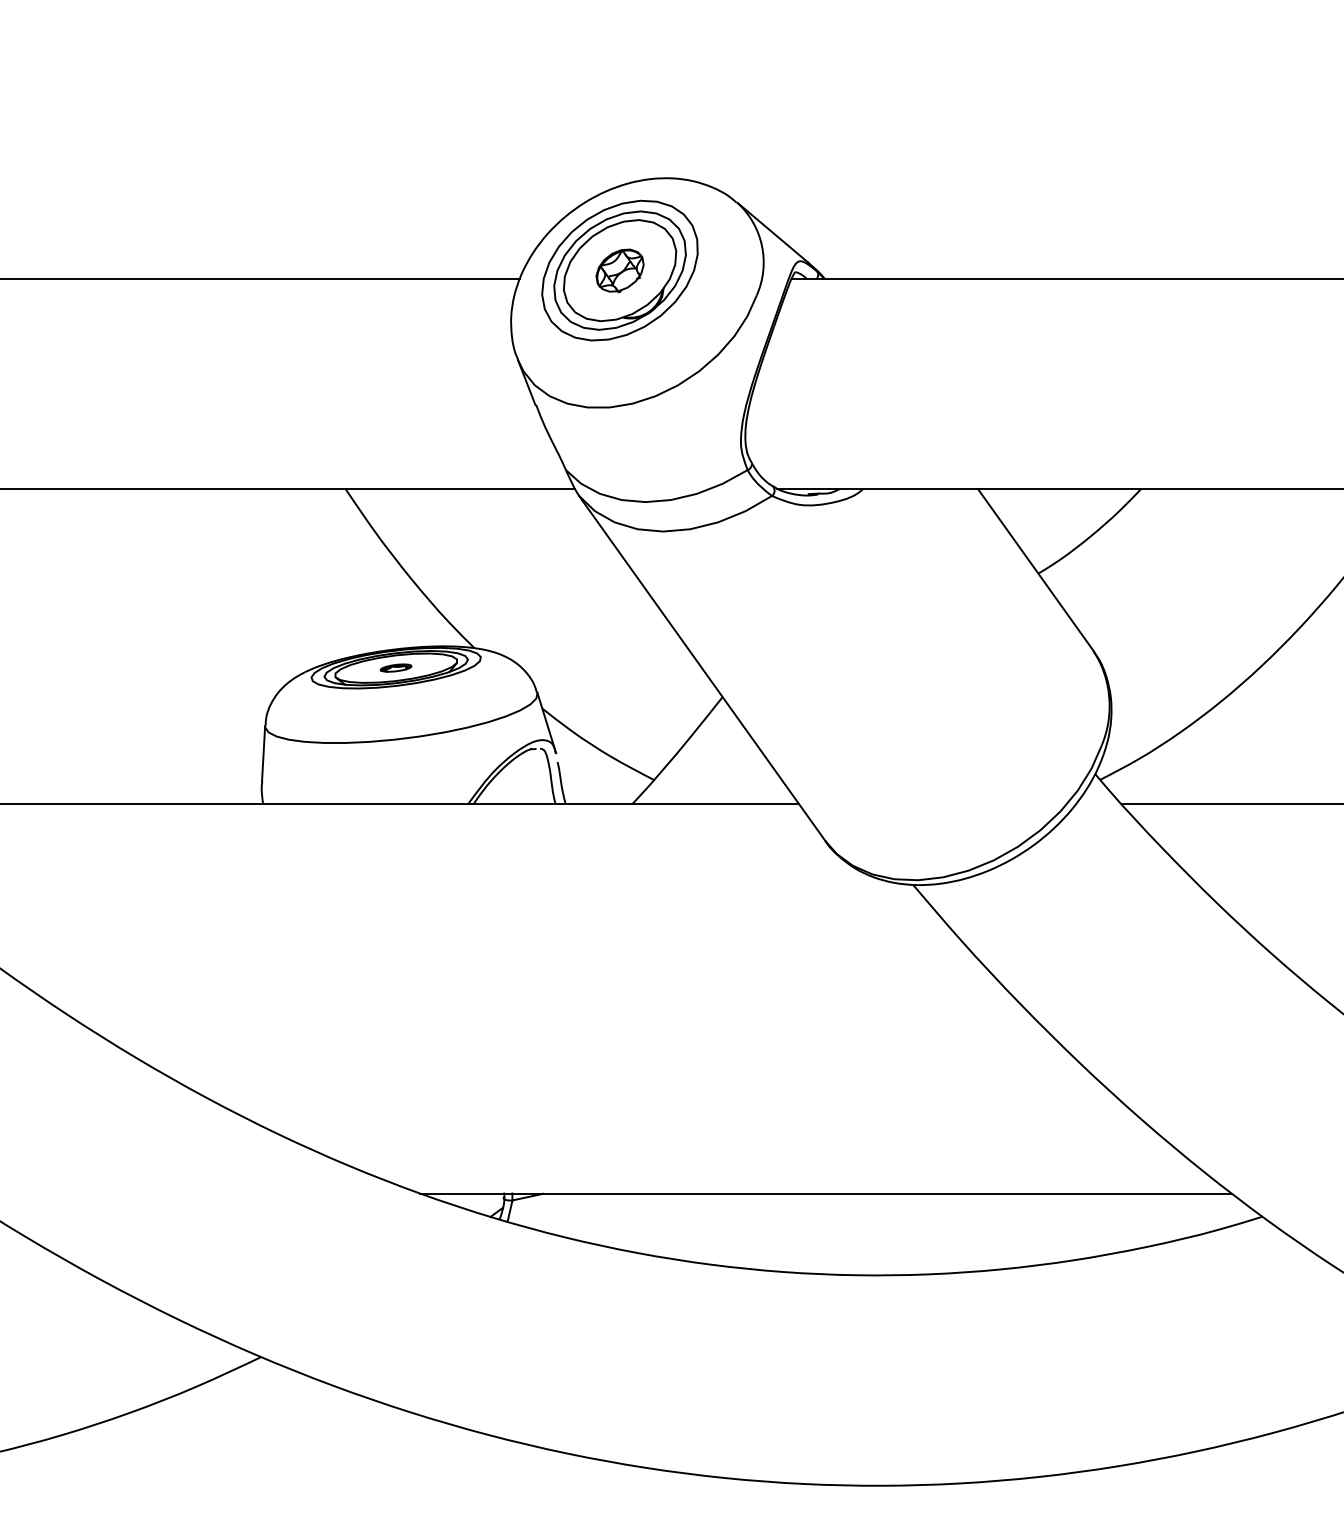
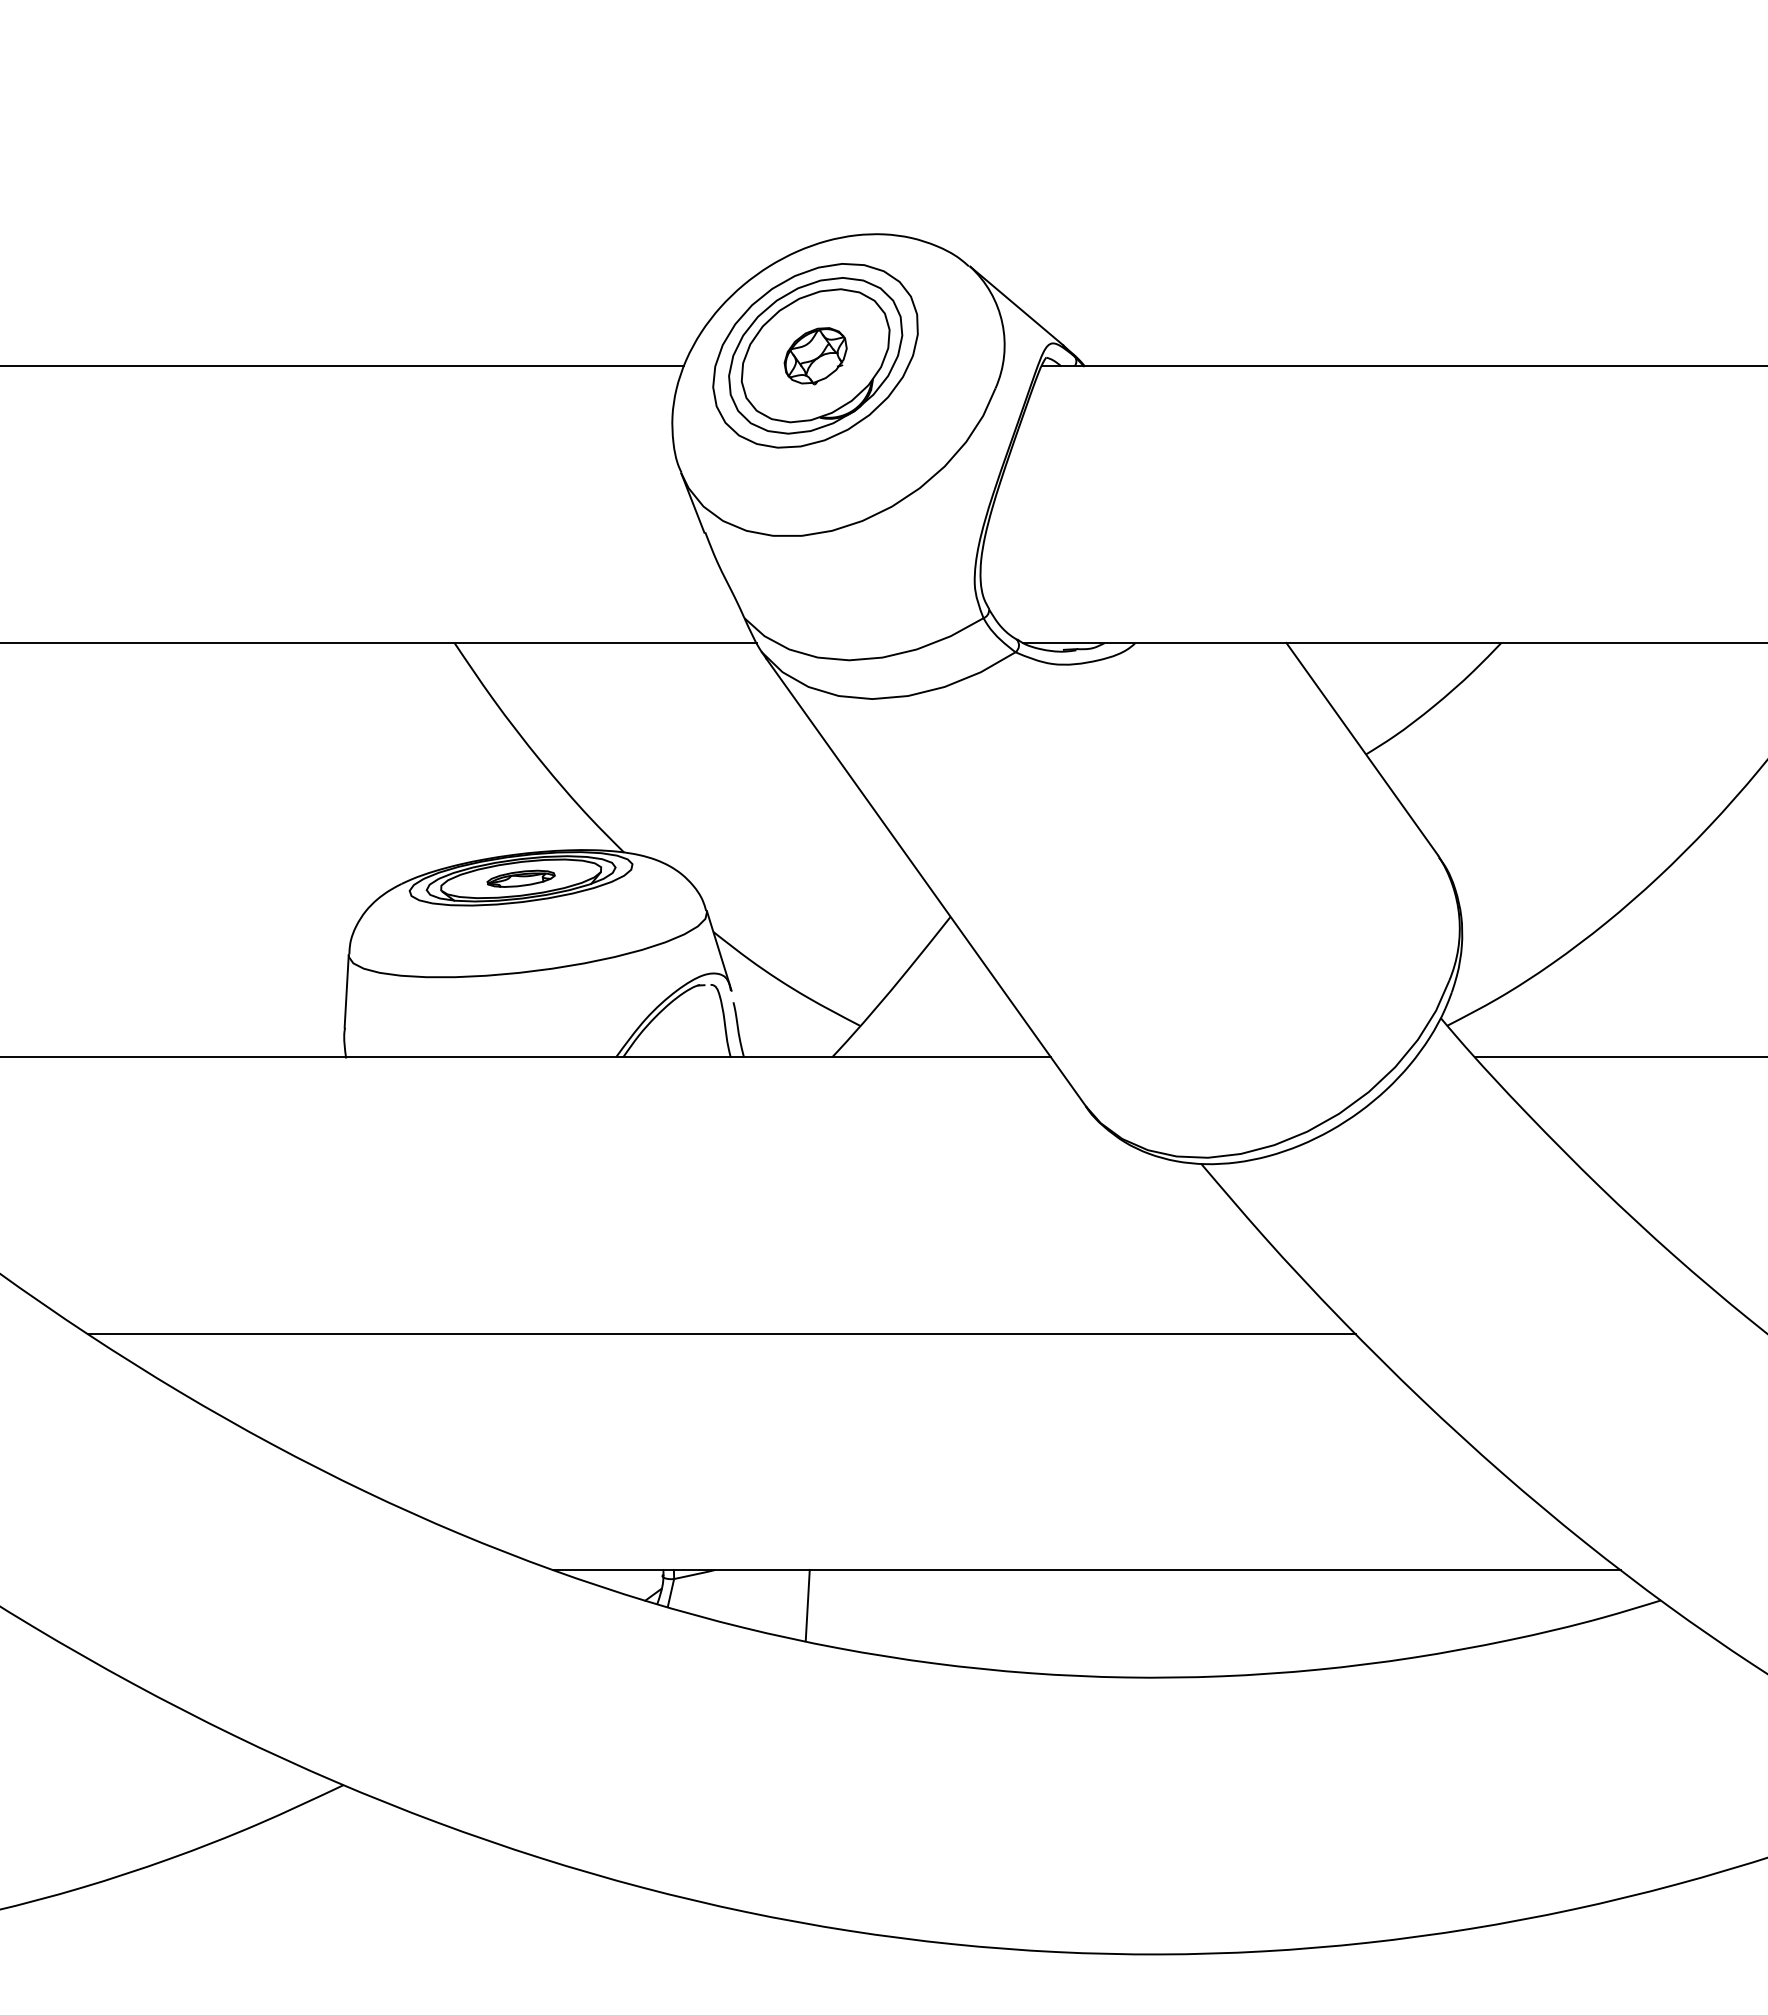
part: (395, 667) -> (520, 878), size x1.67
line: (548, 1014) -> (721, 1334), added
line: (613, 1220) -> (807, 1605), added

